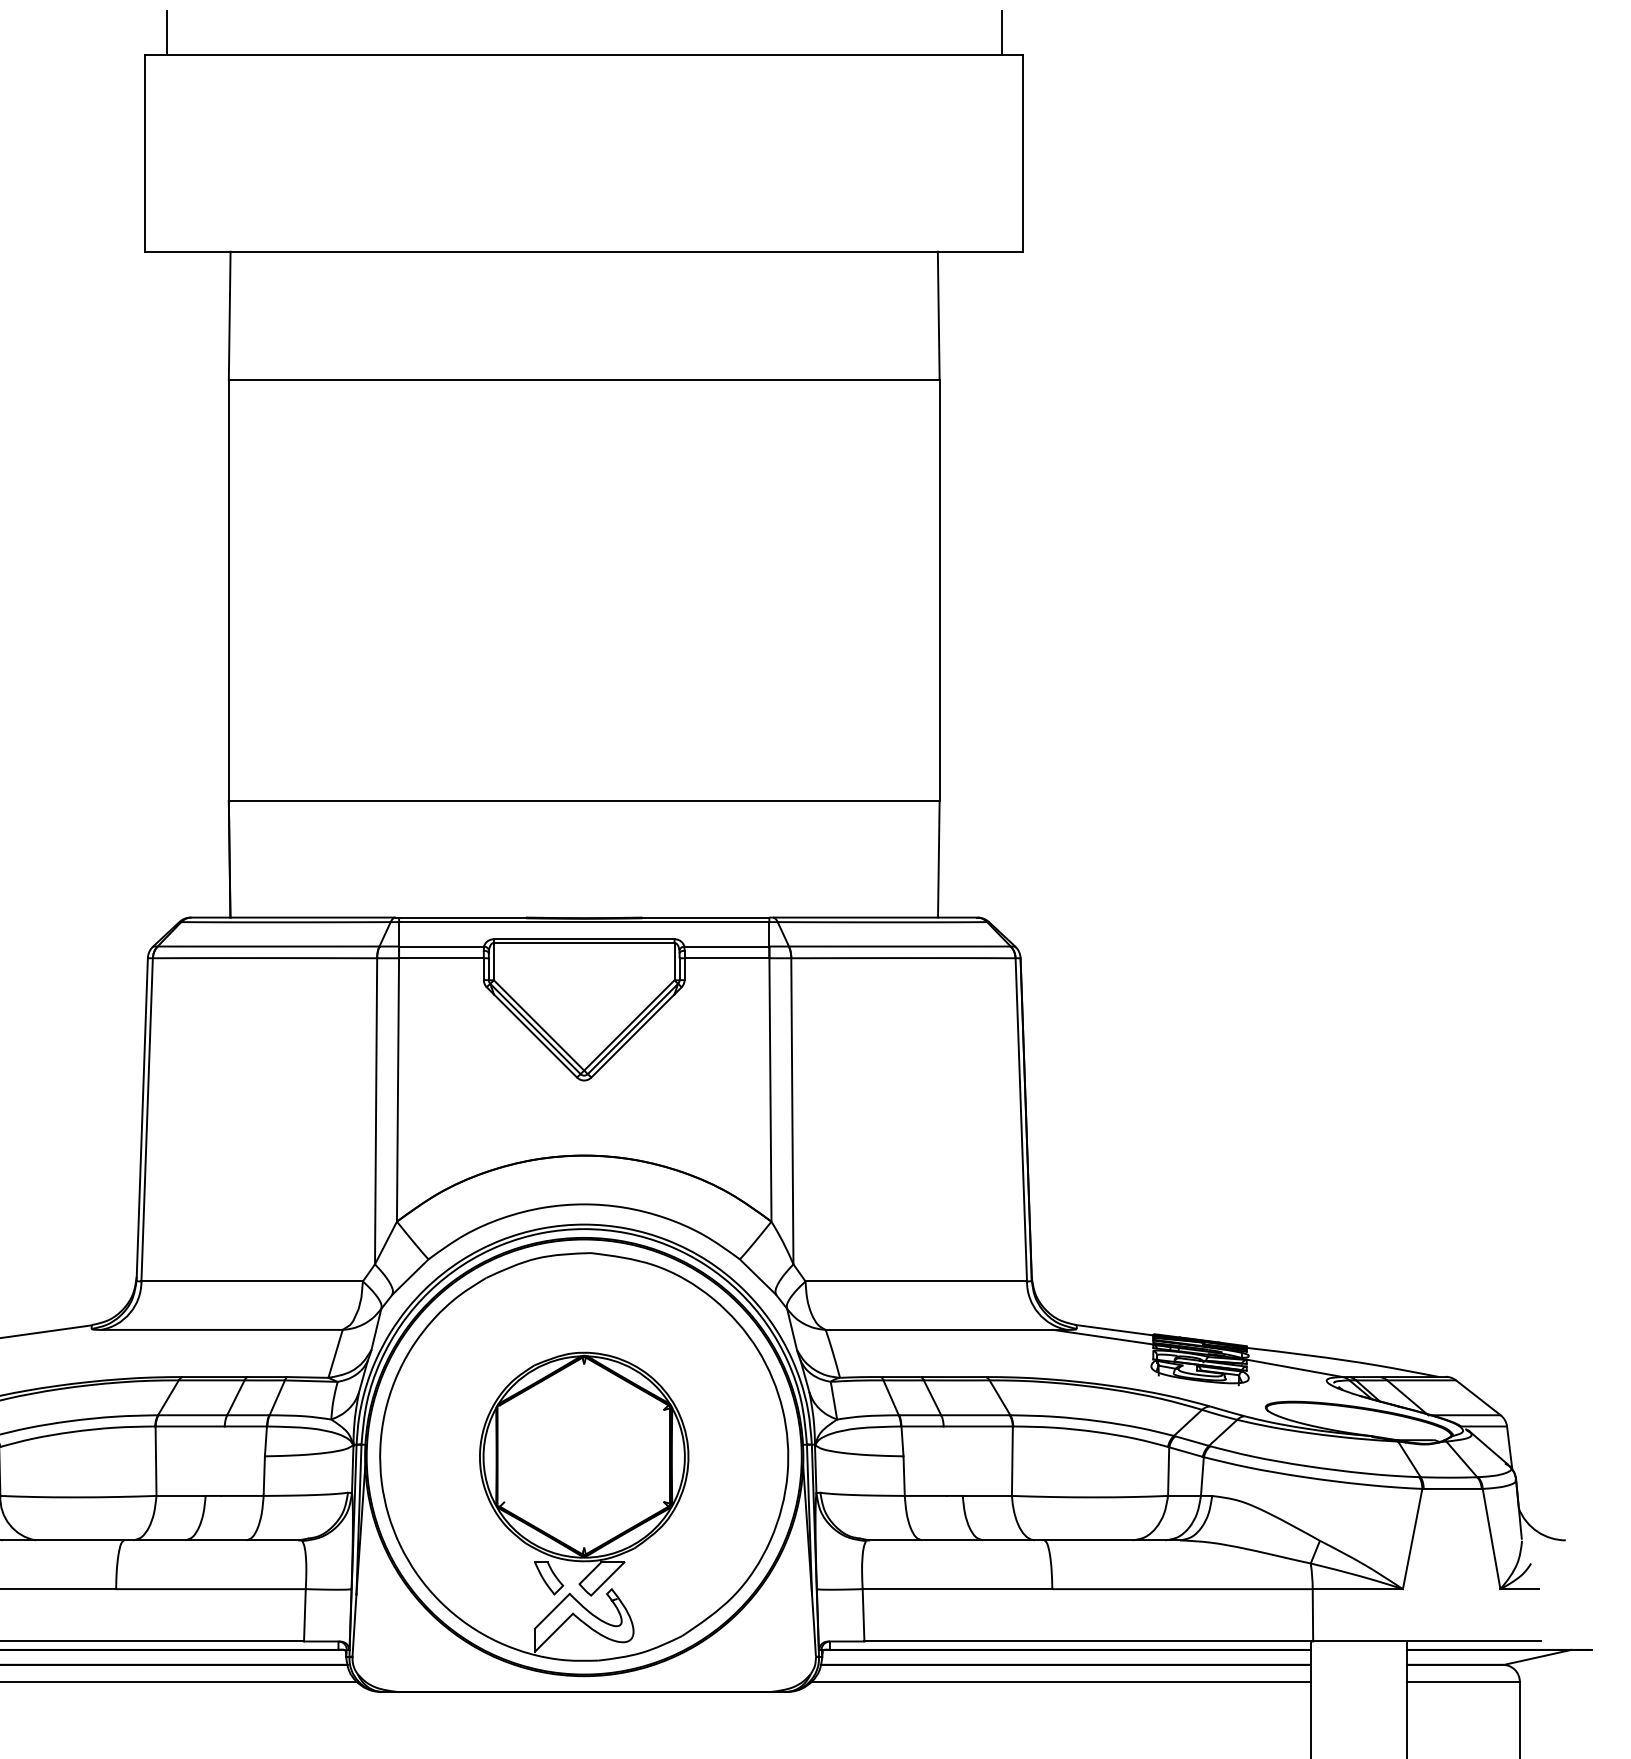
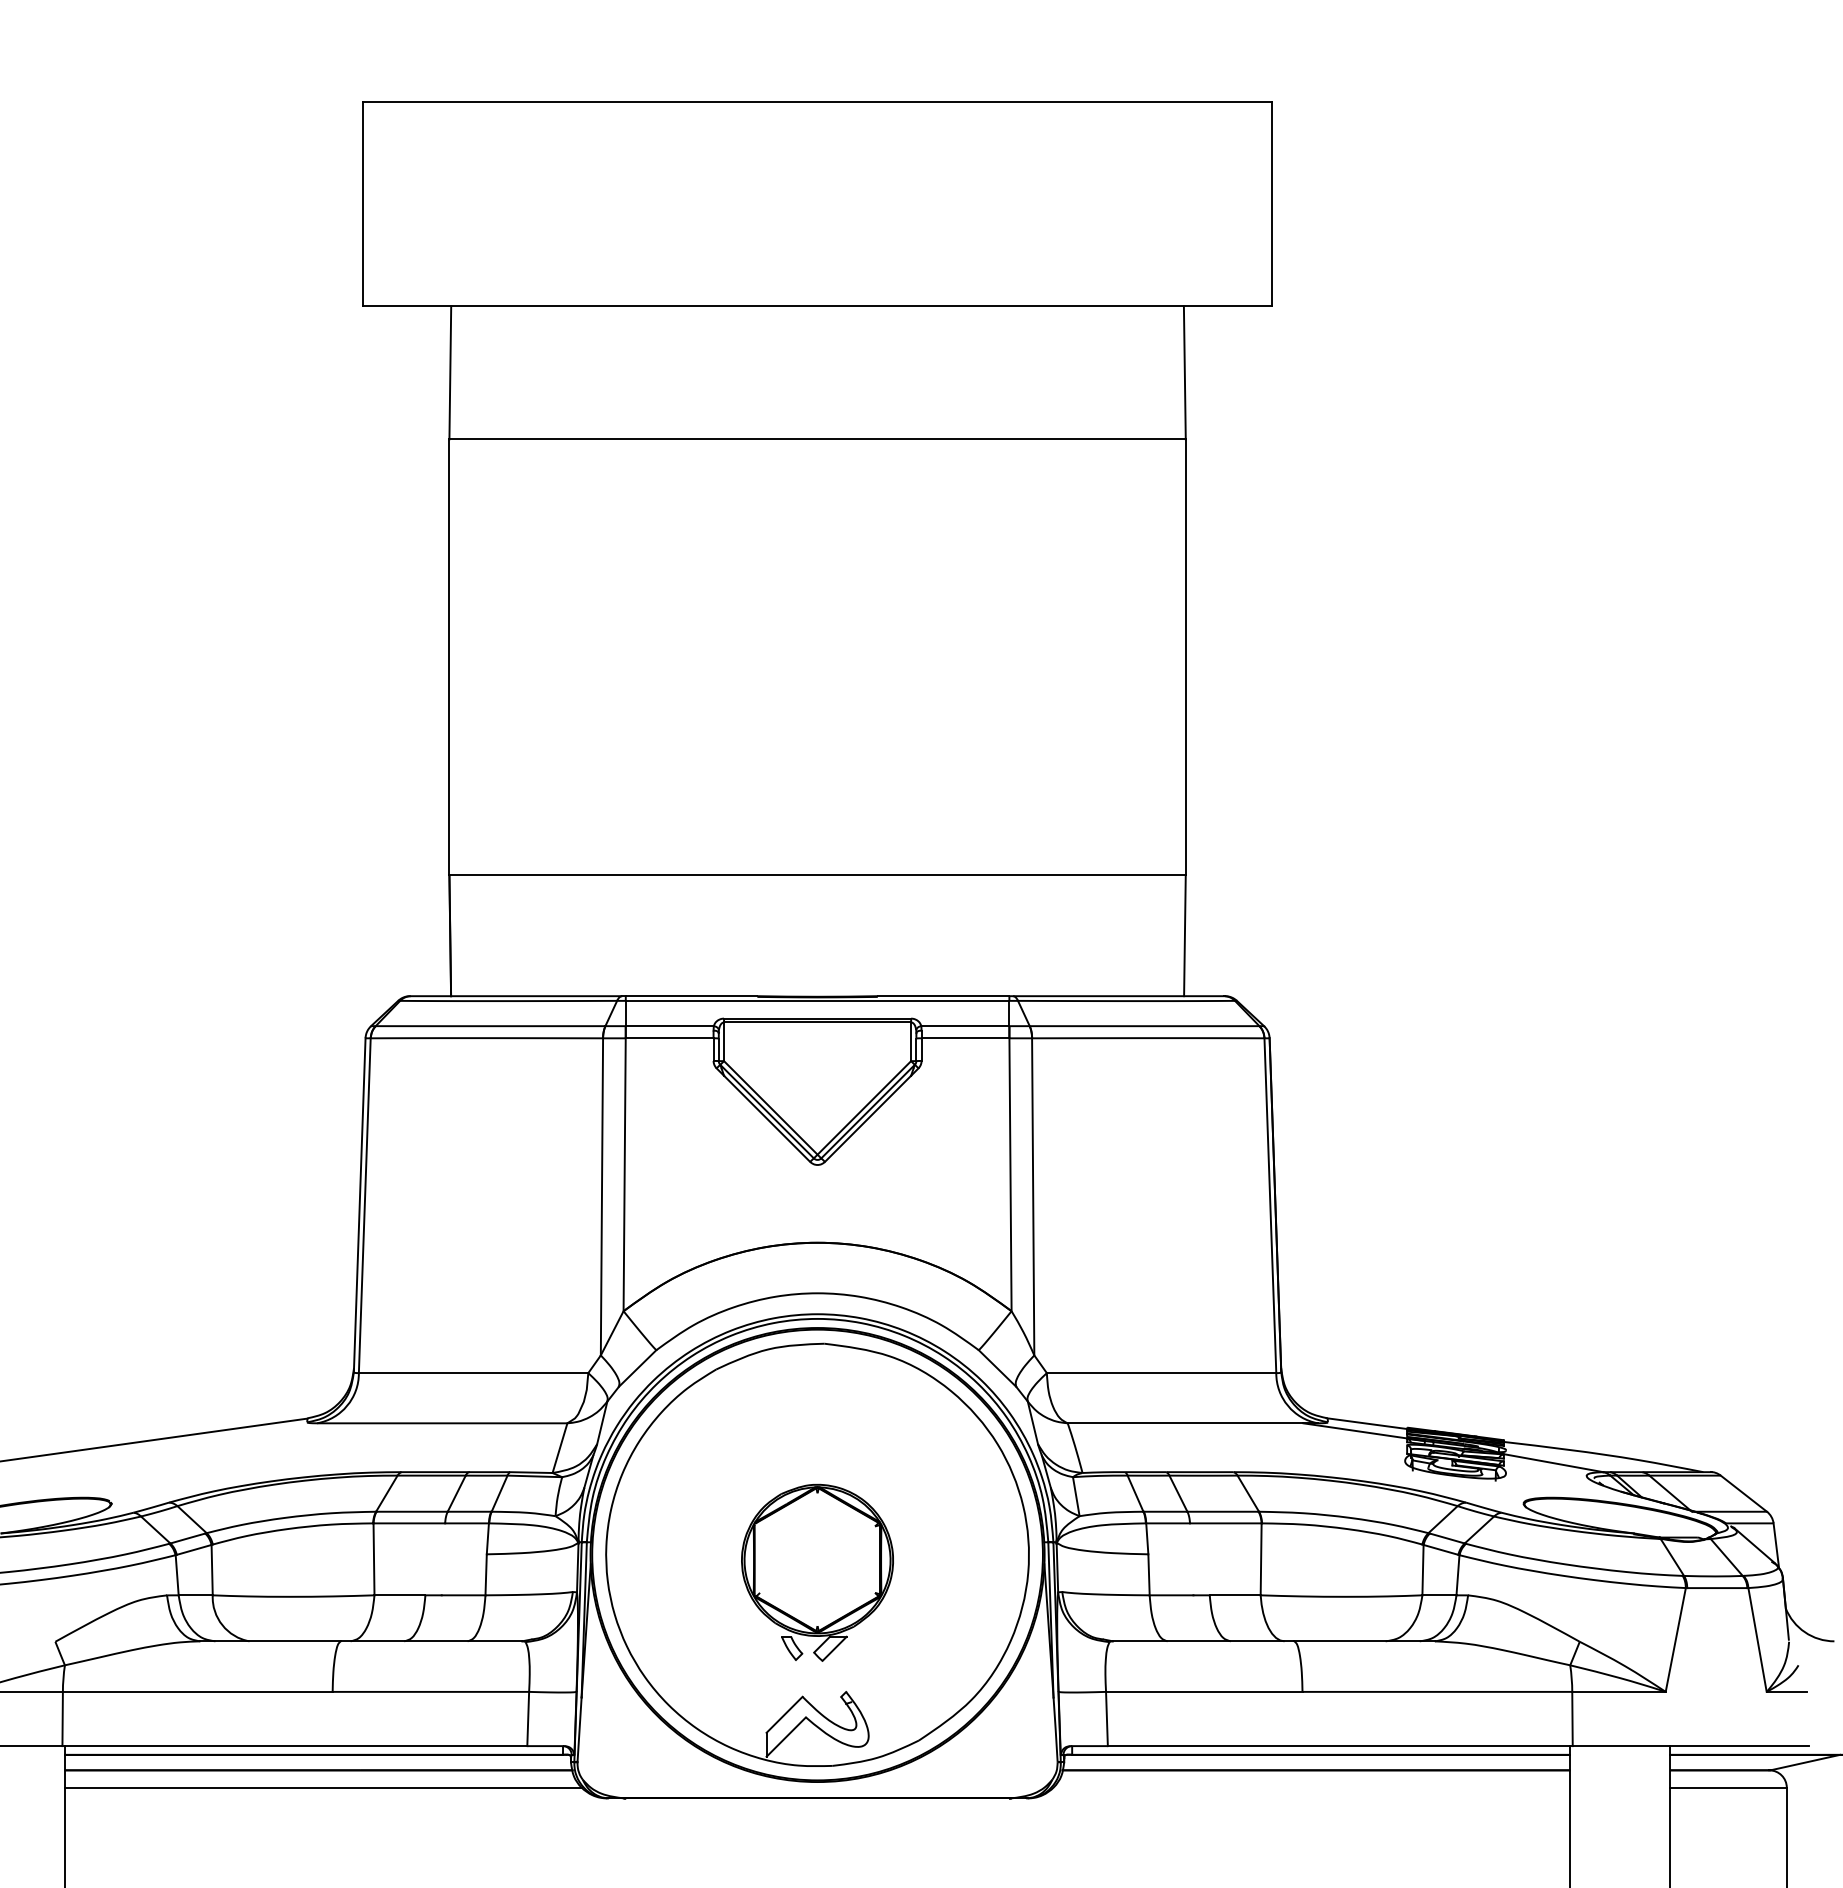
line: (167, 32) -> (385, 79), removed
line: (1002, 32) -> (1250, 79), removed
part: (584, 1473) -> (817, 1572), size x0.7
line: (1061, 1681) -> (1311, 1787), removed

